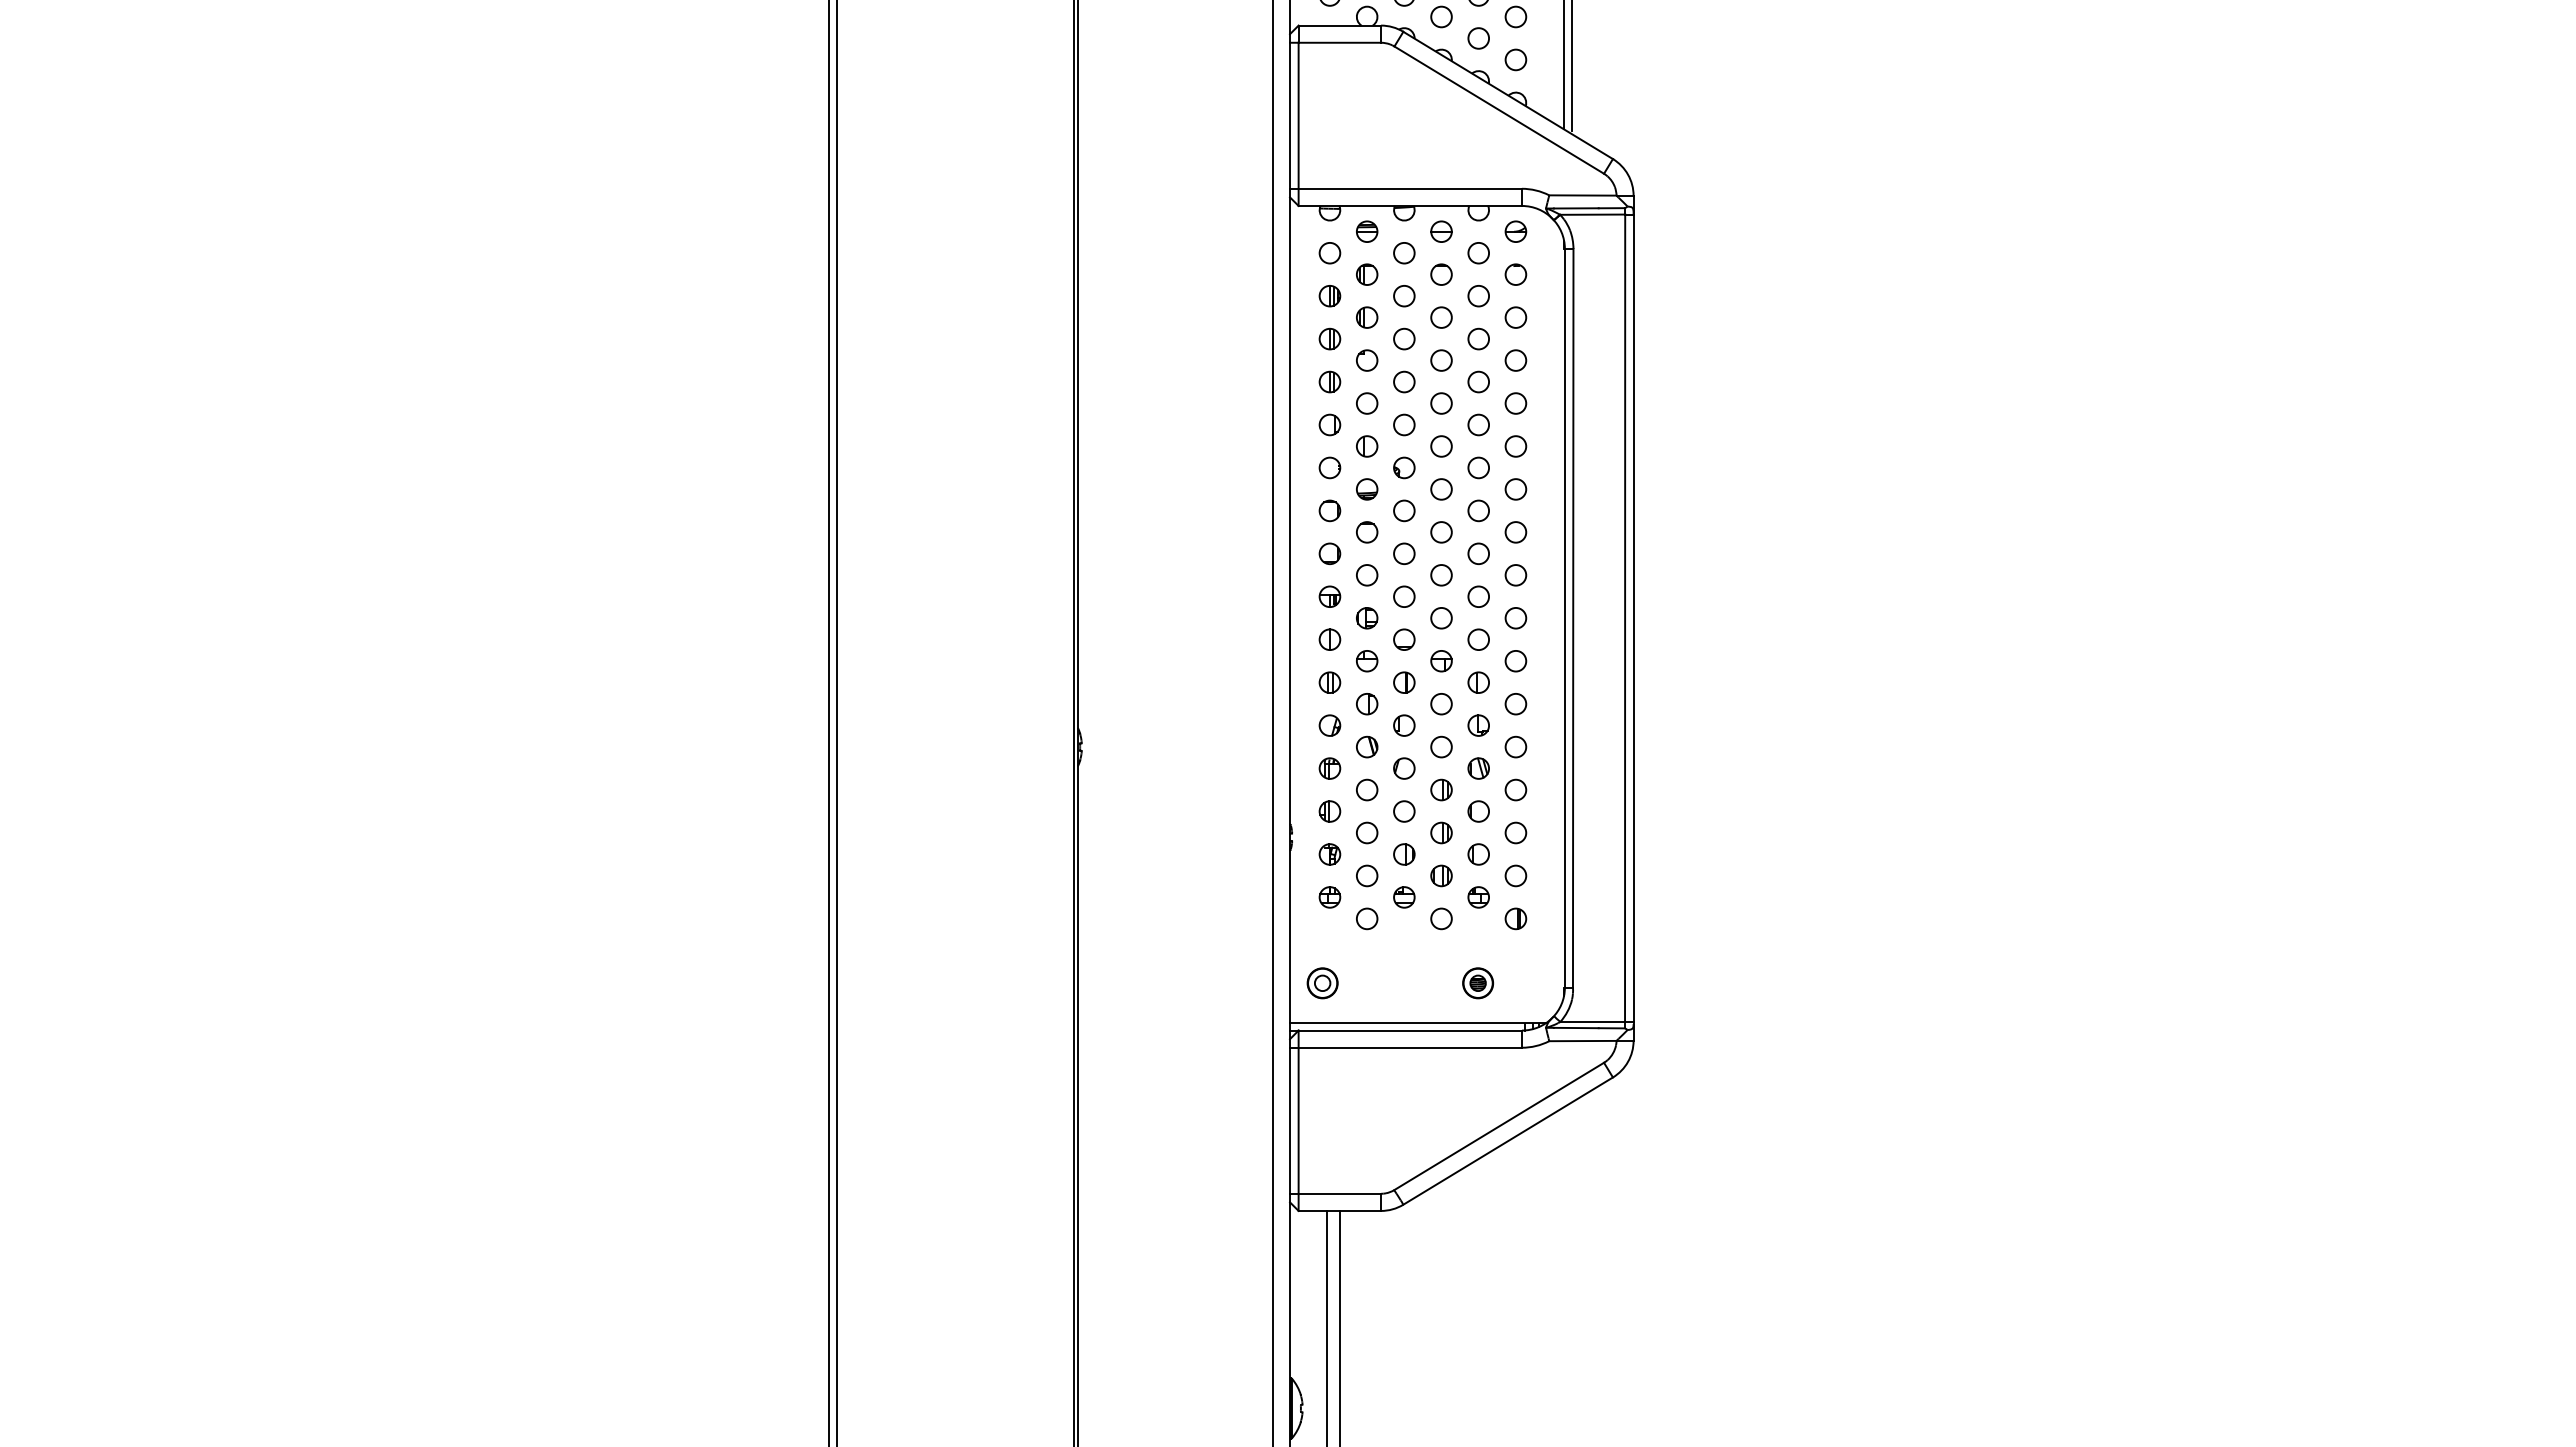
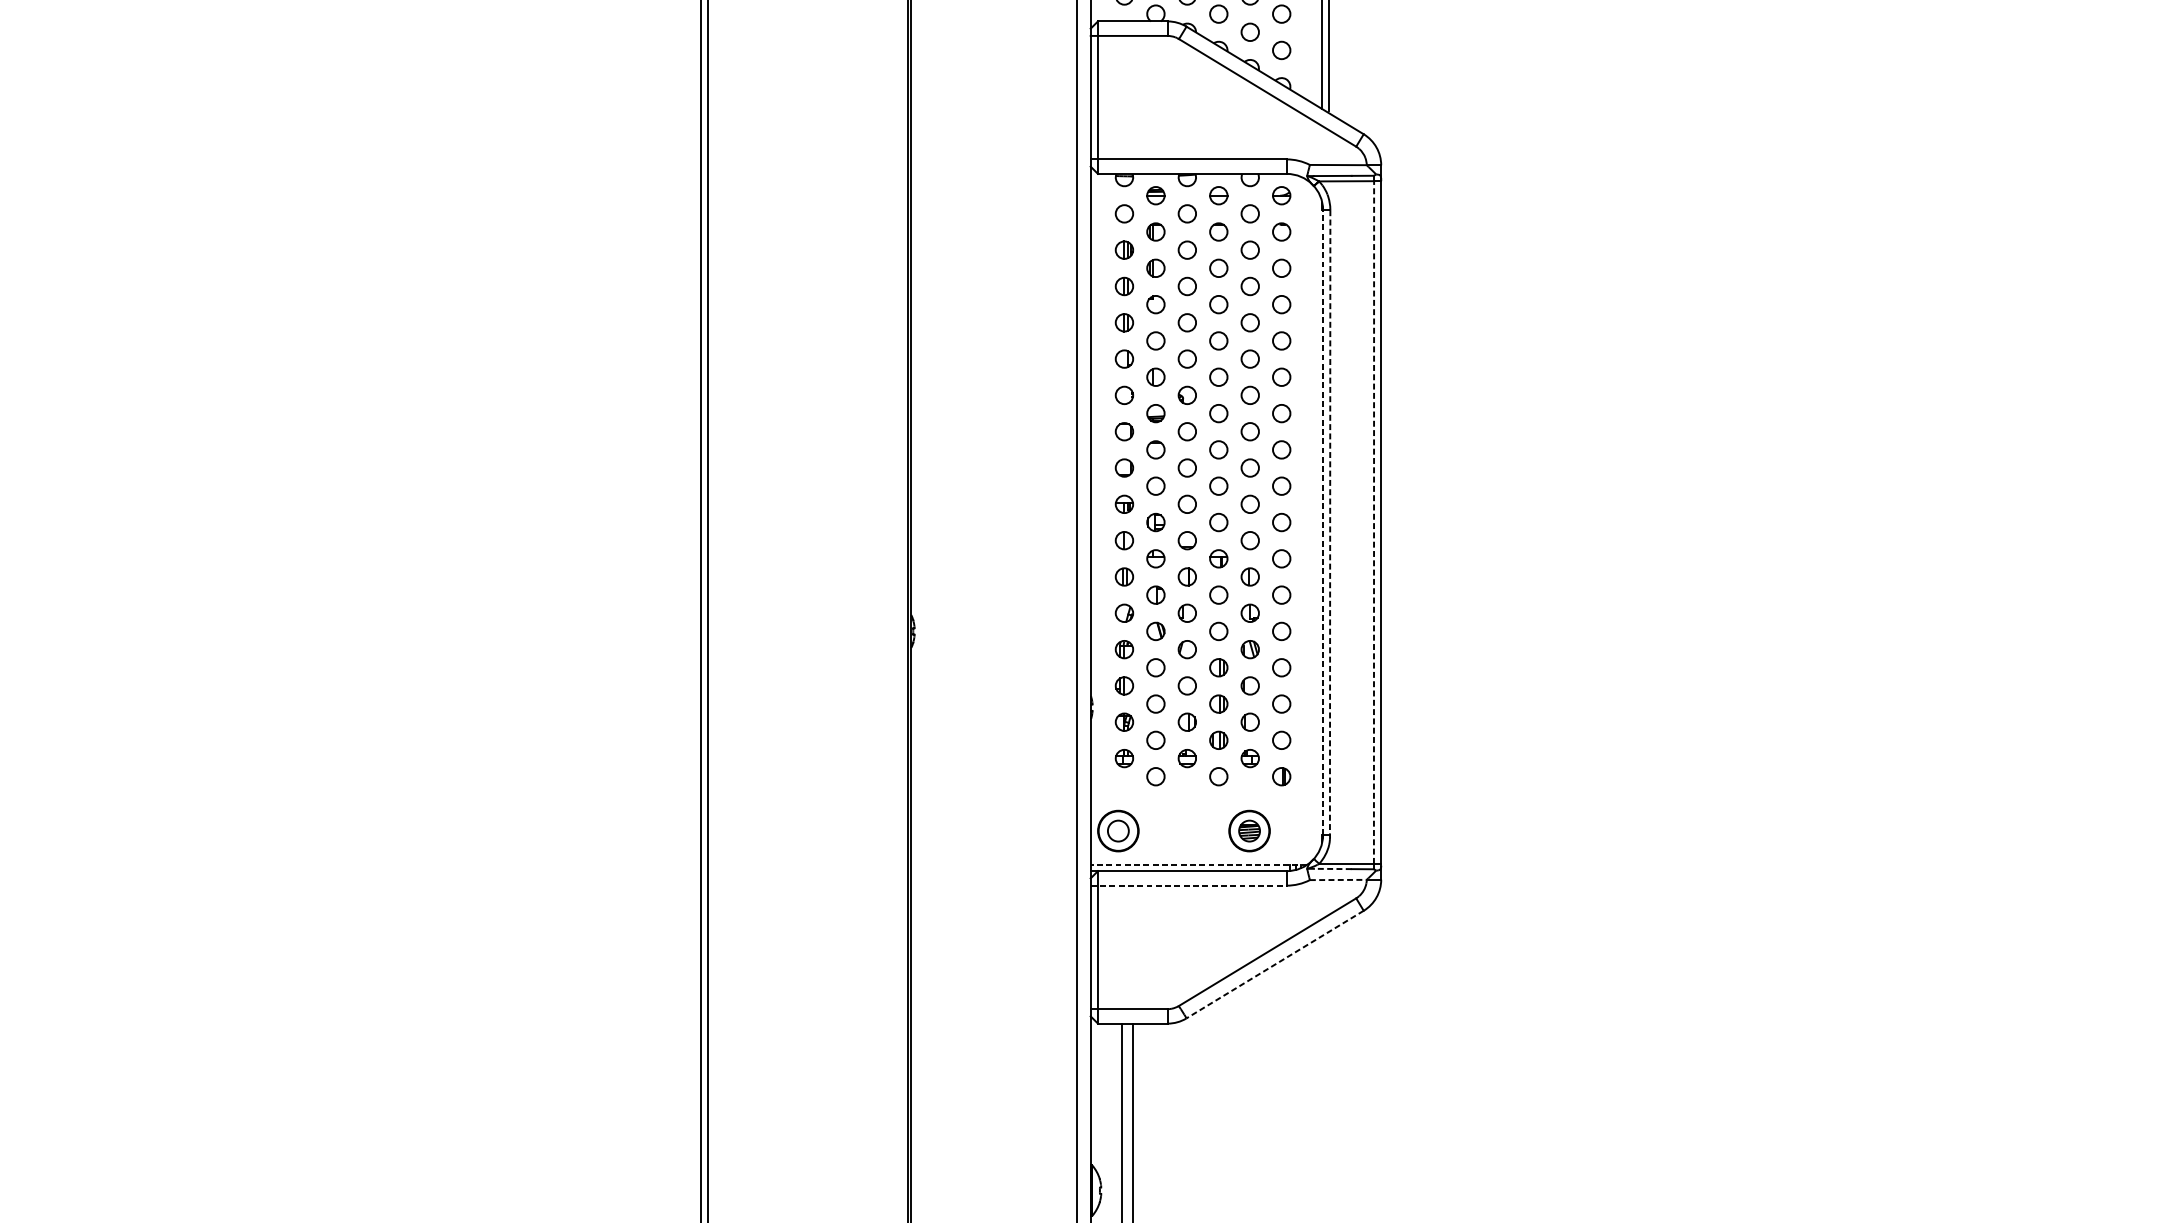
line: (1564, 617) -> (1322, 521), solid -> dashed
line: (1573, 618) -> (1330, 522), solid -> dashed
line: (1625, 618) -> (1374, 522), solid -> dashed
part: (1322, 983) -> (1118, 831), size x1.6
part: (1478, 983) -> (1250, 831), size x1.6
line: (1417, 1022) -> (1198, 864), solid -> dashed
line: (1575, 1028) -> (1332, 869), solid -> dashed
line: (1582, 1041) -> (1337, 880), solid -> dashed
line: (1405, 1047) -> (1188, 885), solid -> dashed
line: (1508, 1141) -> (1275, 964), solid -> dashed

